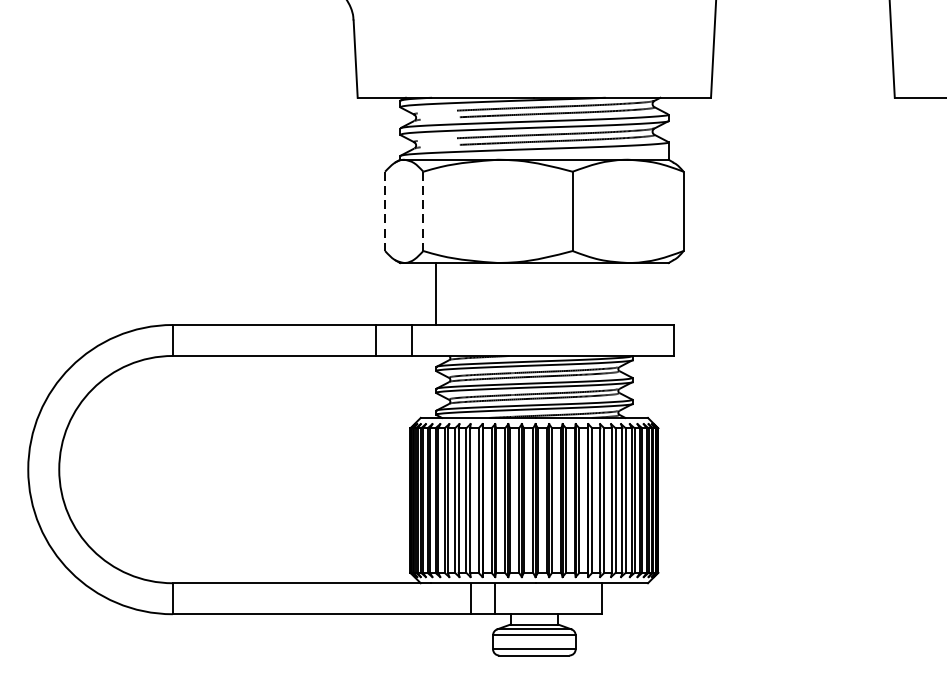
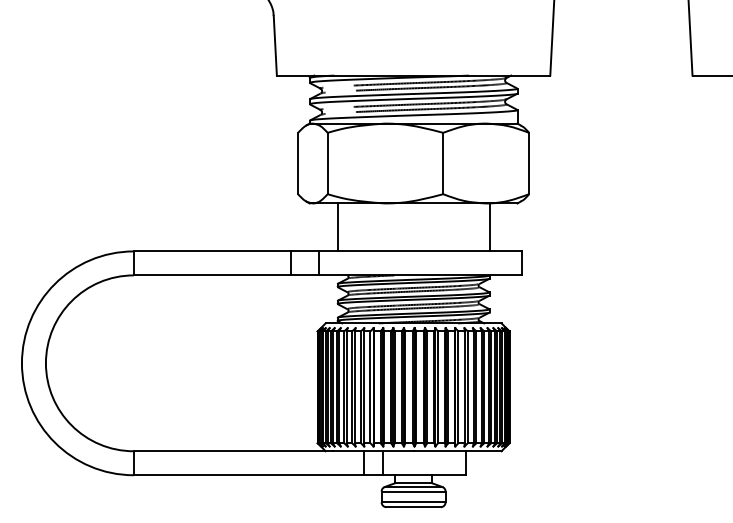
line: (385, 211) -> (298, 163), dashed -> solid
line: (423, 211) -> (327, 163), dashed -> solid
line: (632, 294) -> (489, 227), added

